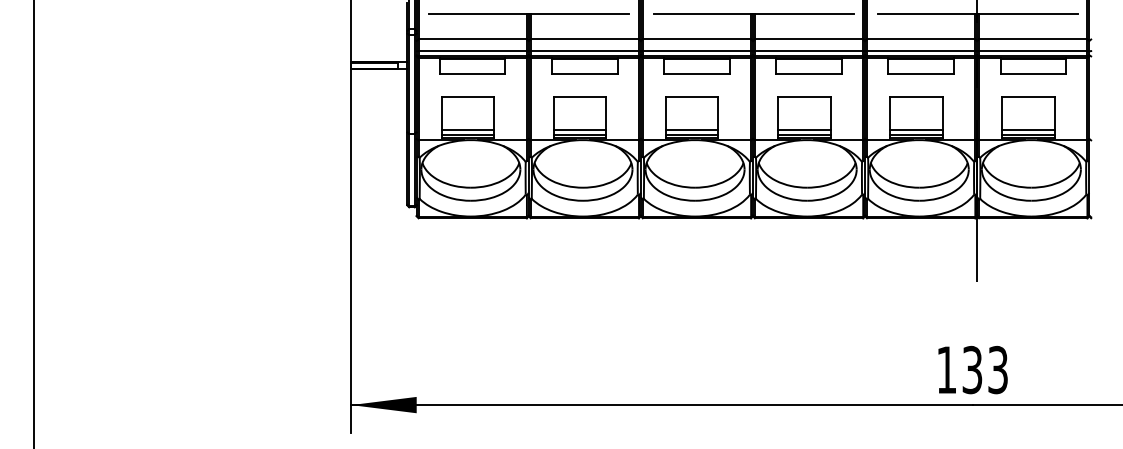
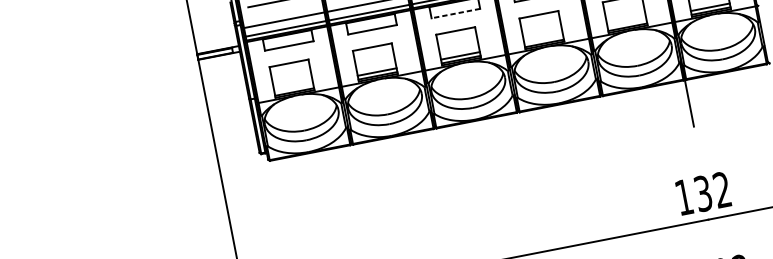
line: (696, 74) -> (455, 13), solid -> dashed
line: (467, 130) -> (293, 88), removed
line: (804, 130) -> (543, 39), removed
line: (916, 130) -> (627, 23), removed
text: (997, 370) -> (721, 190), 133 -> 132

